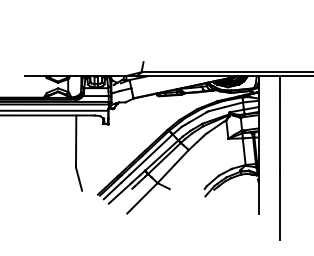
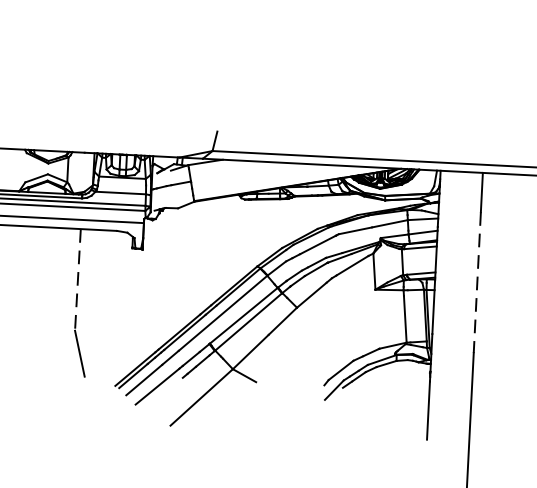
line: (280, 133) -> (477, 284), solid -> dashed
line: (76, 142) -> (78, 281), solid -> dashed

